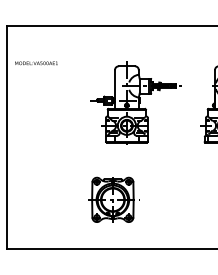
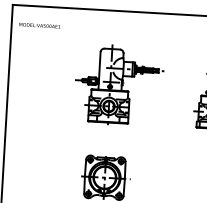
text: (36, 63) -> (39, 25), moved
part: (135, 102) -> (118, 84), moved

